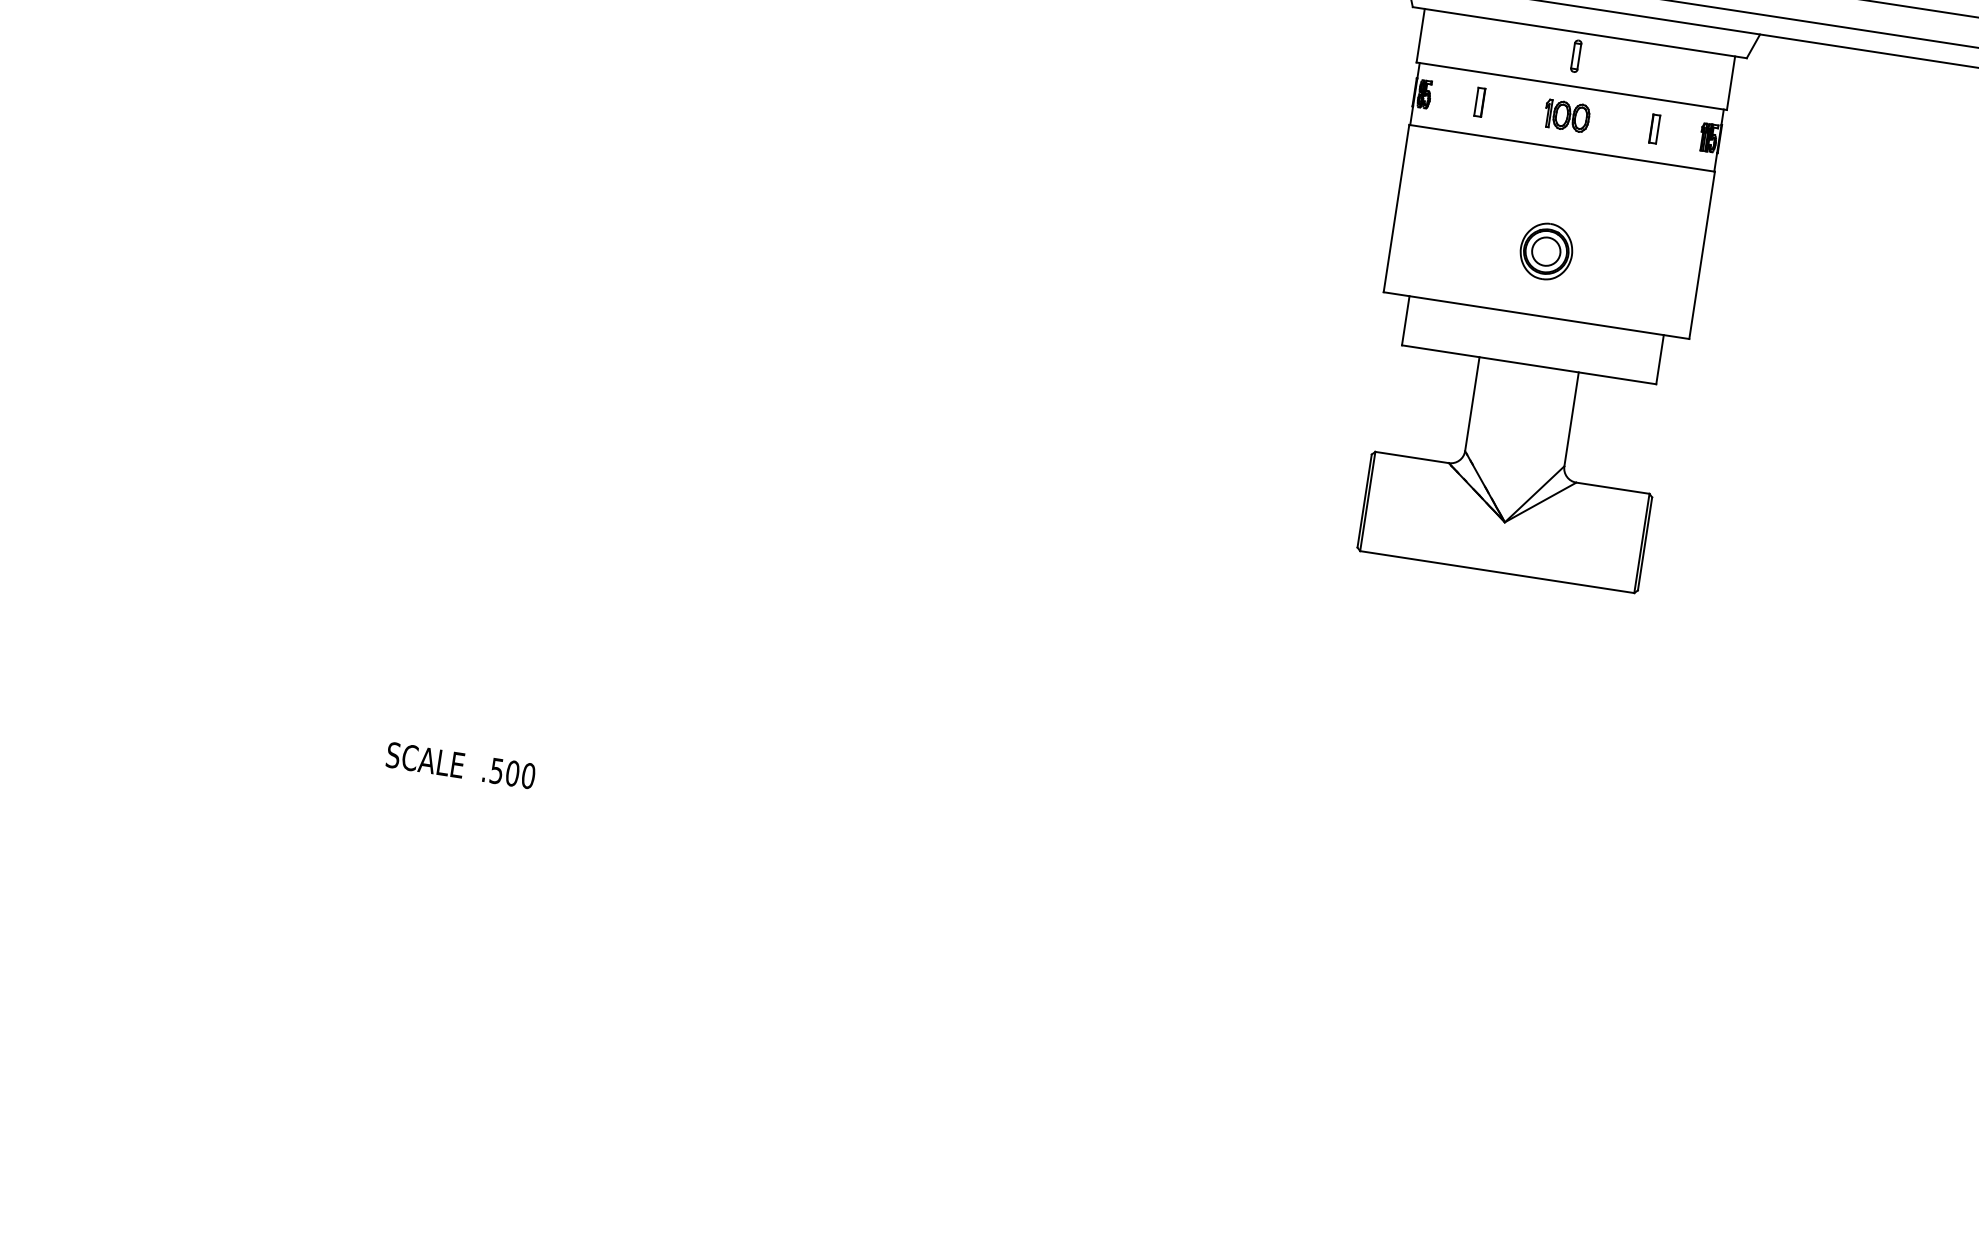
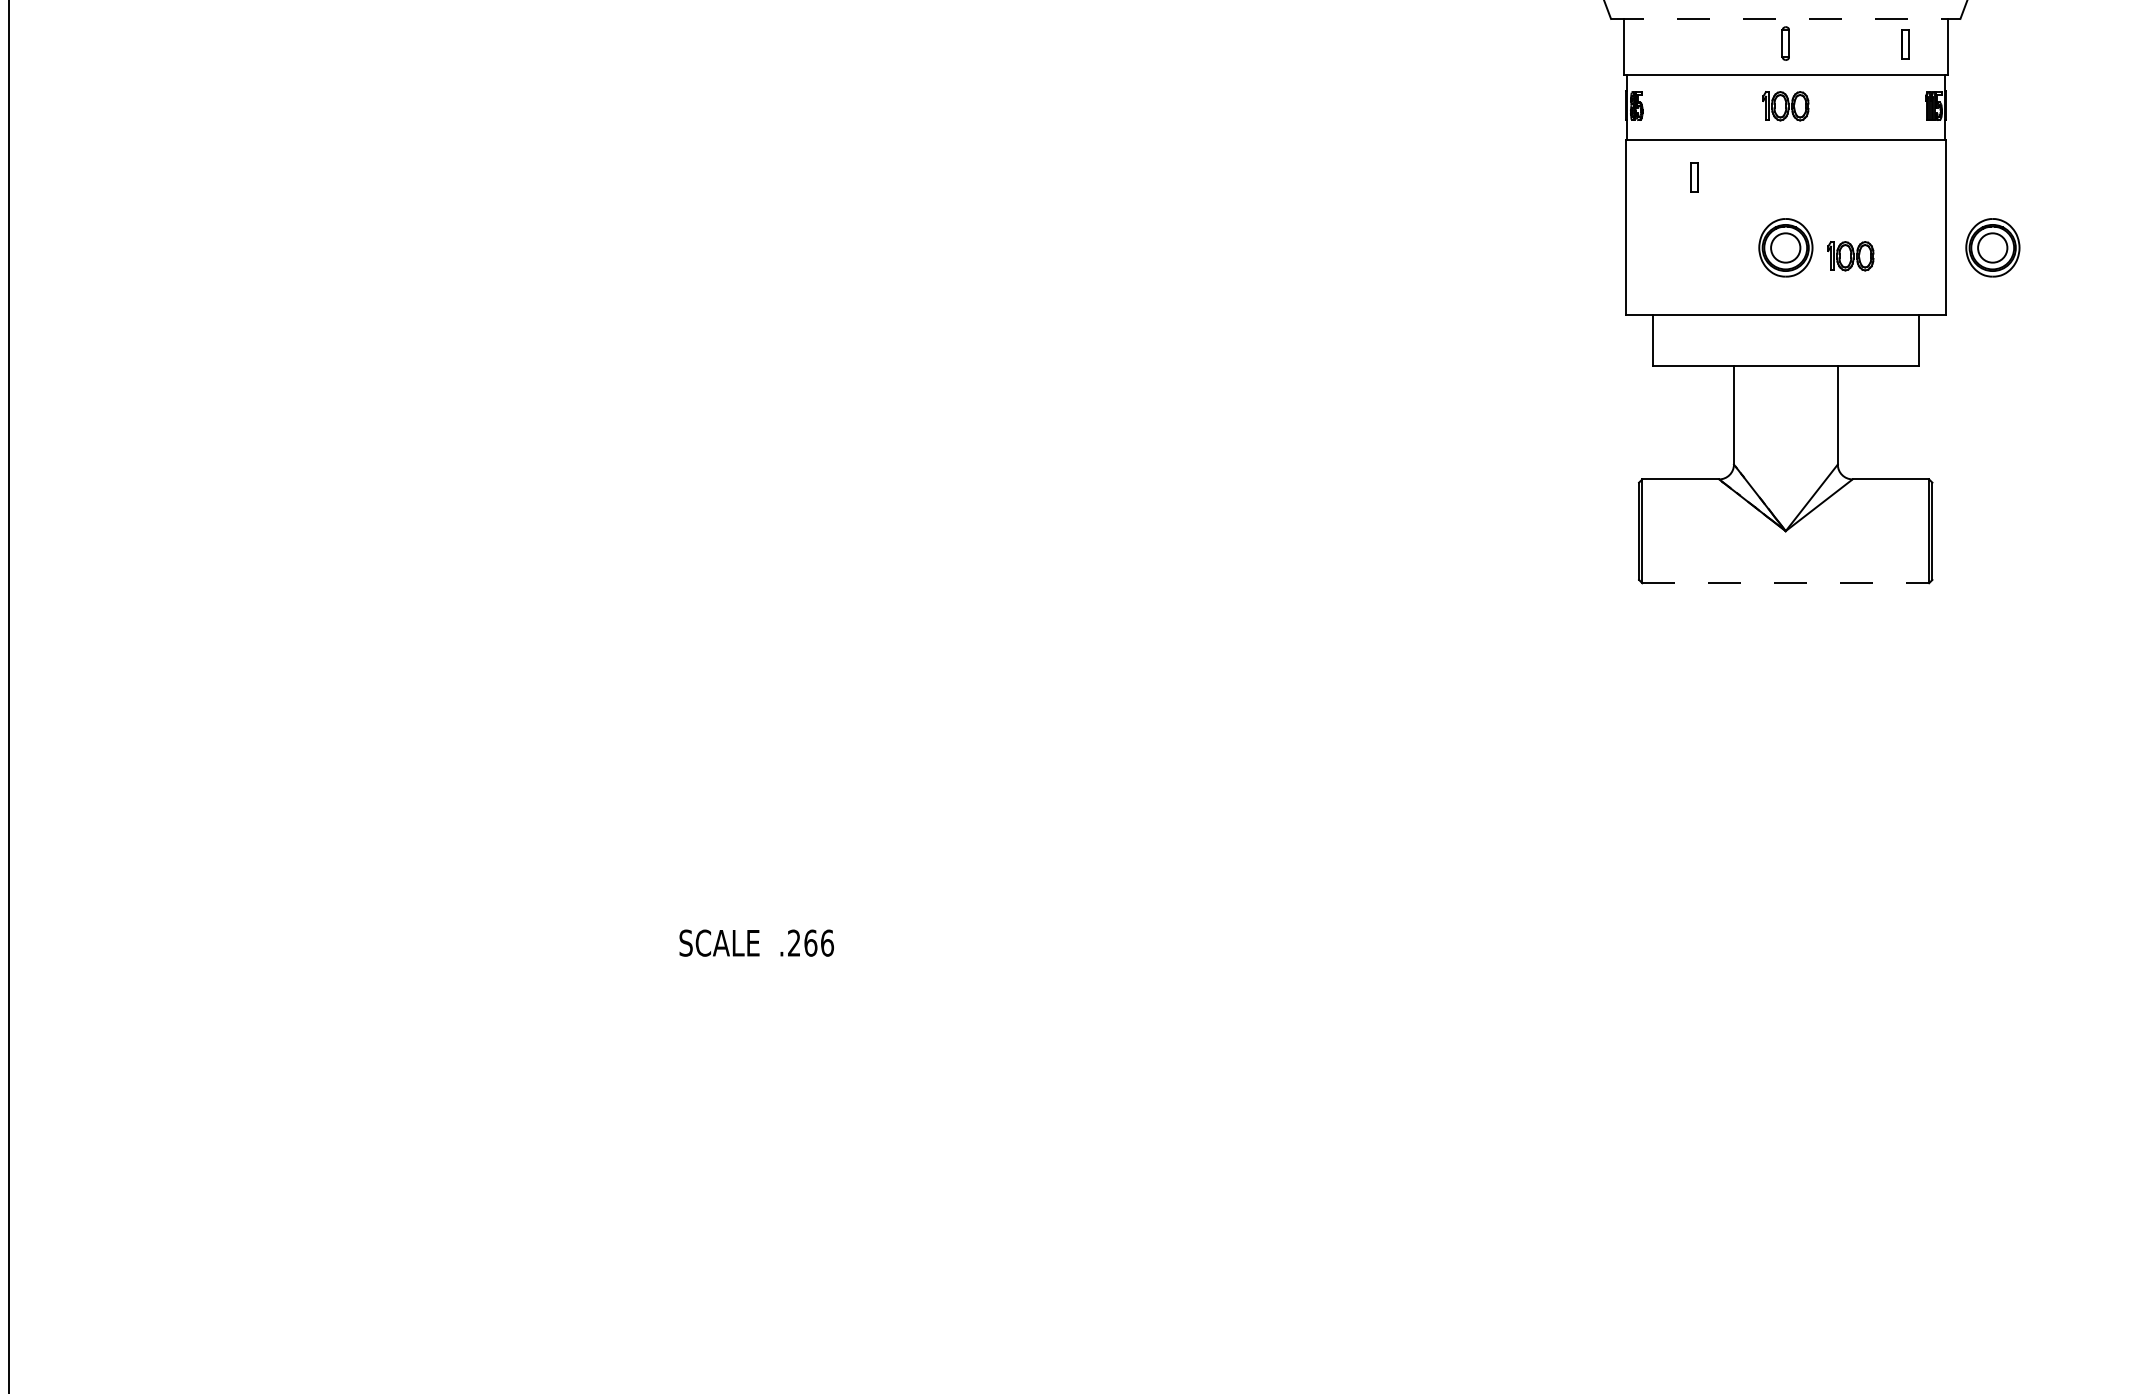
line: (1579, 32) -> (1785, 18), solid -> dashed
part: (1479, 102) -> (1694, 177), moved
part: (1654, 128) -> (1905, 44), moved
part: (1606, 269) -> (1850, 256), added
part: (1744, 281) -> (1992, 247), added
line: (1497, 572) -> (1786, 583), solid -> dashed
text: (512, 772) -> (810, 942), .500 -> .266

